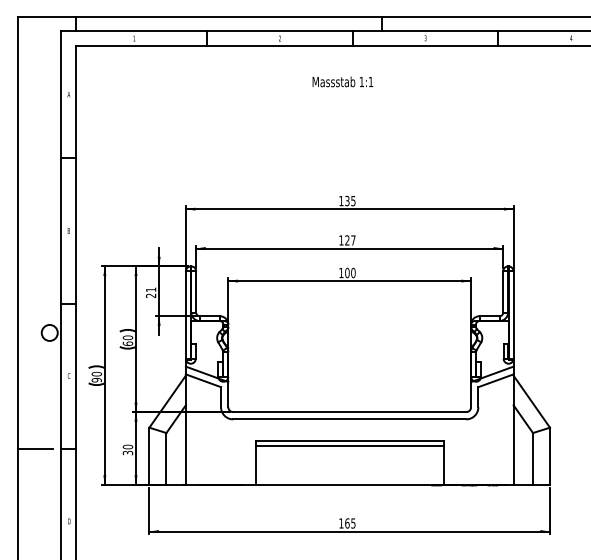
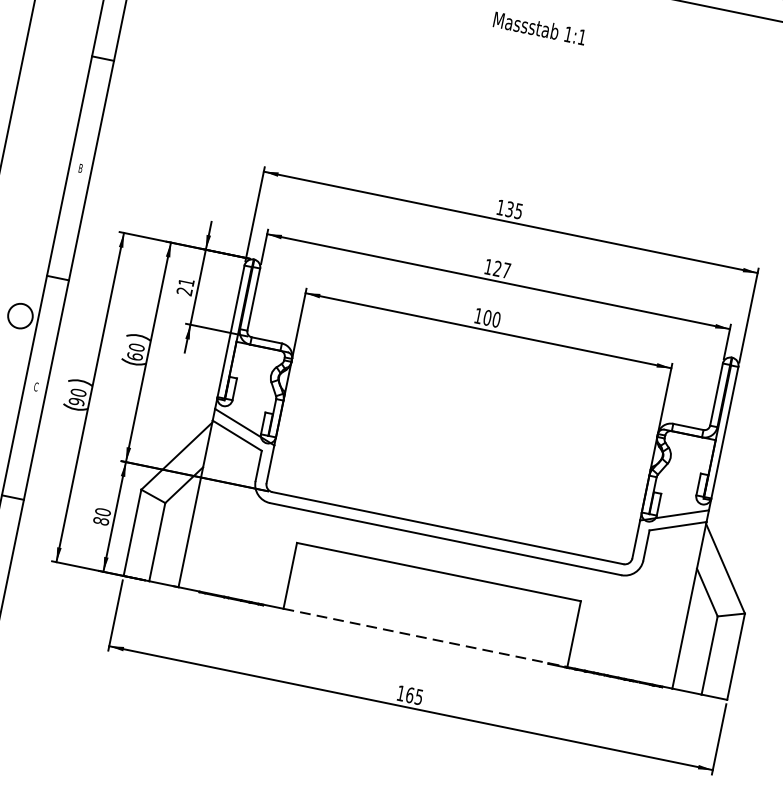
line: (349, 445) -> (437, 578), removed
text: (128, 452) -> (102, 520), 30 -> 80
line: (350, 484) -> (426, 637), solid -> dashed

